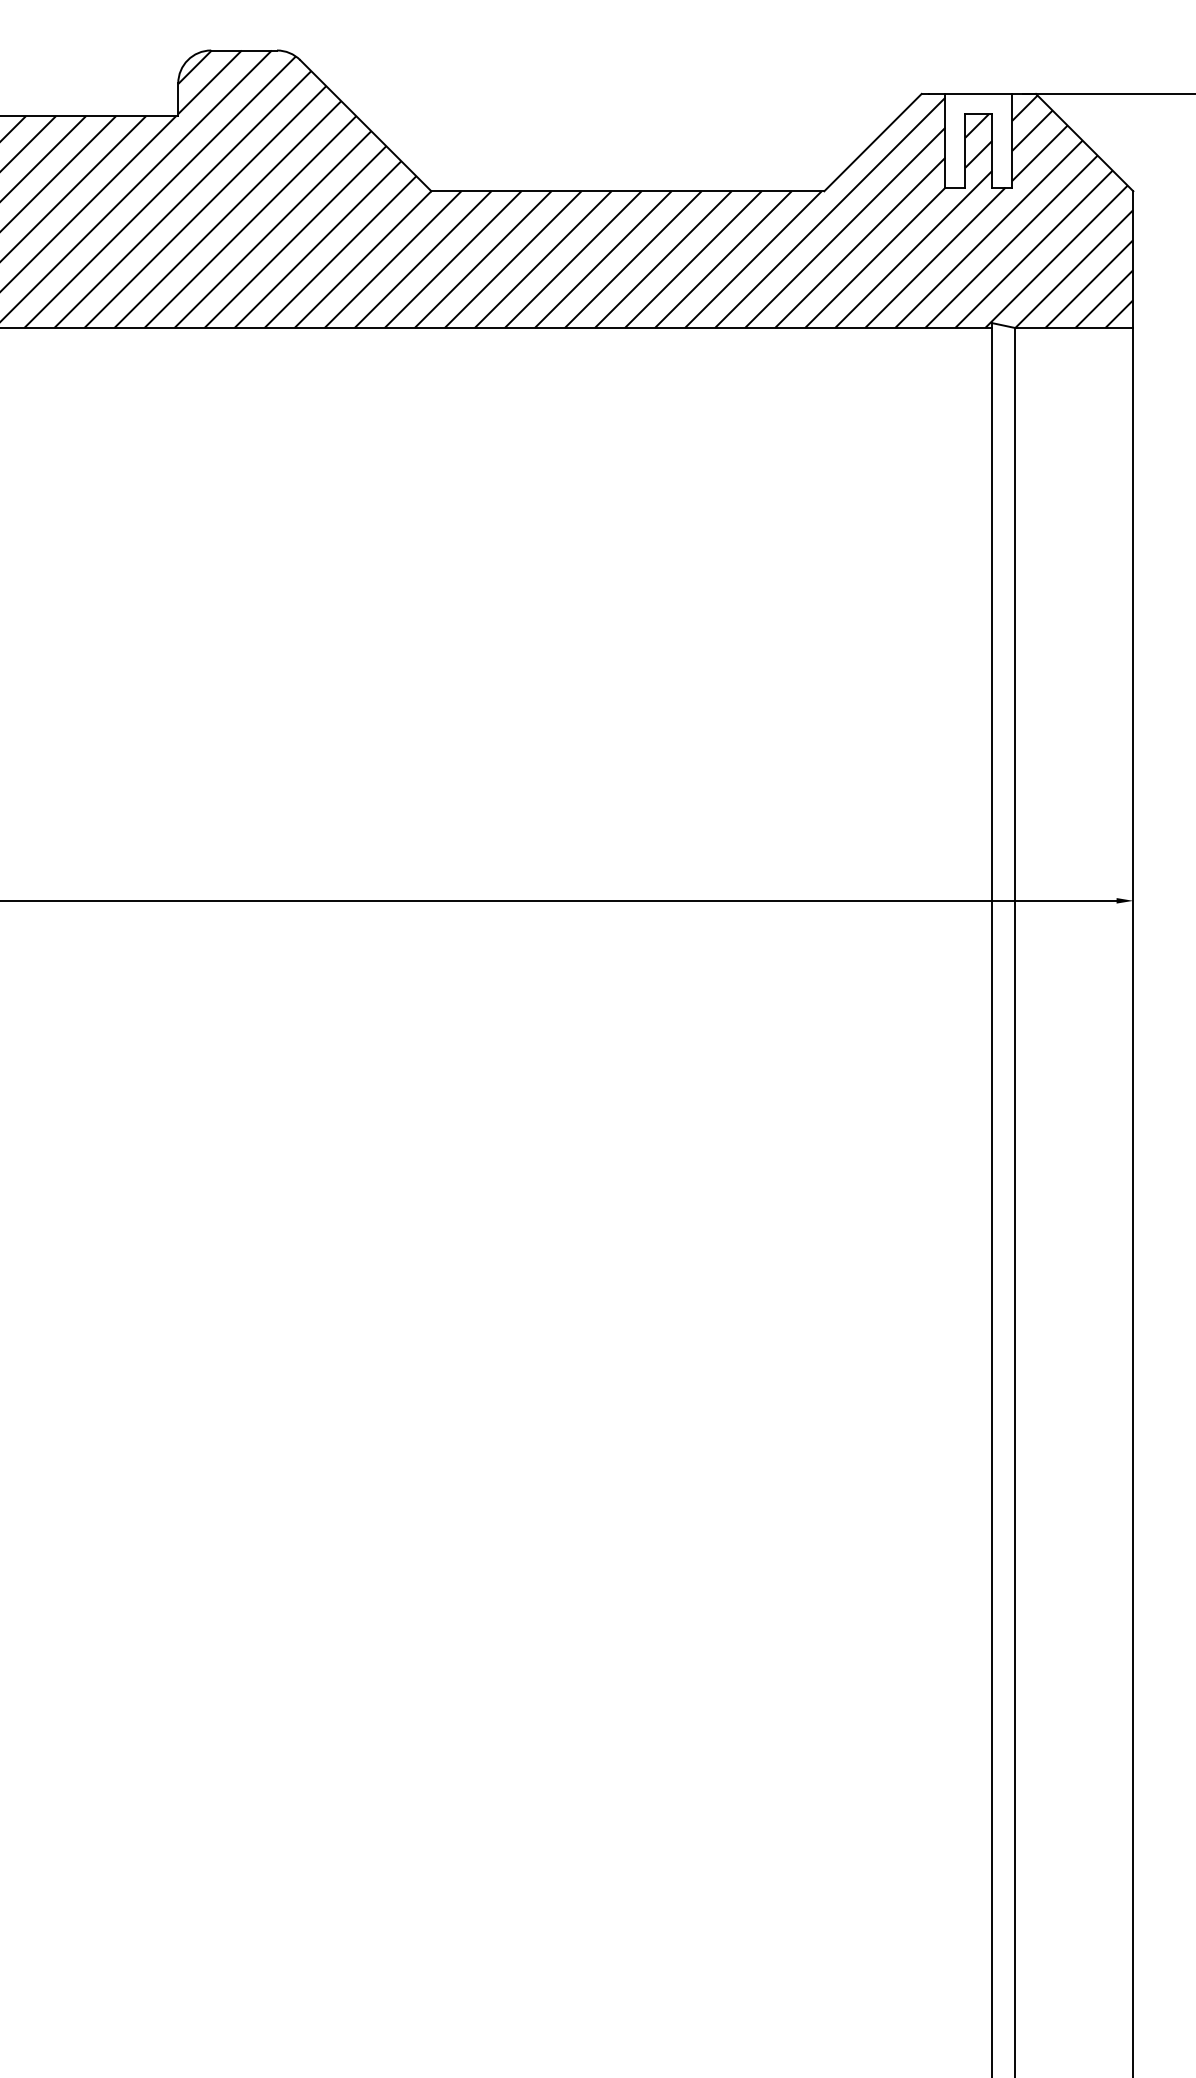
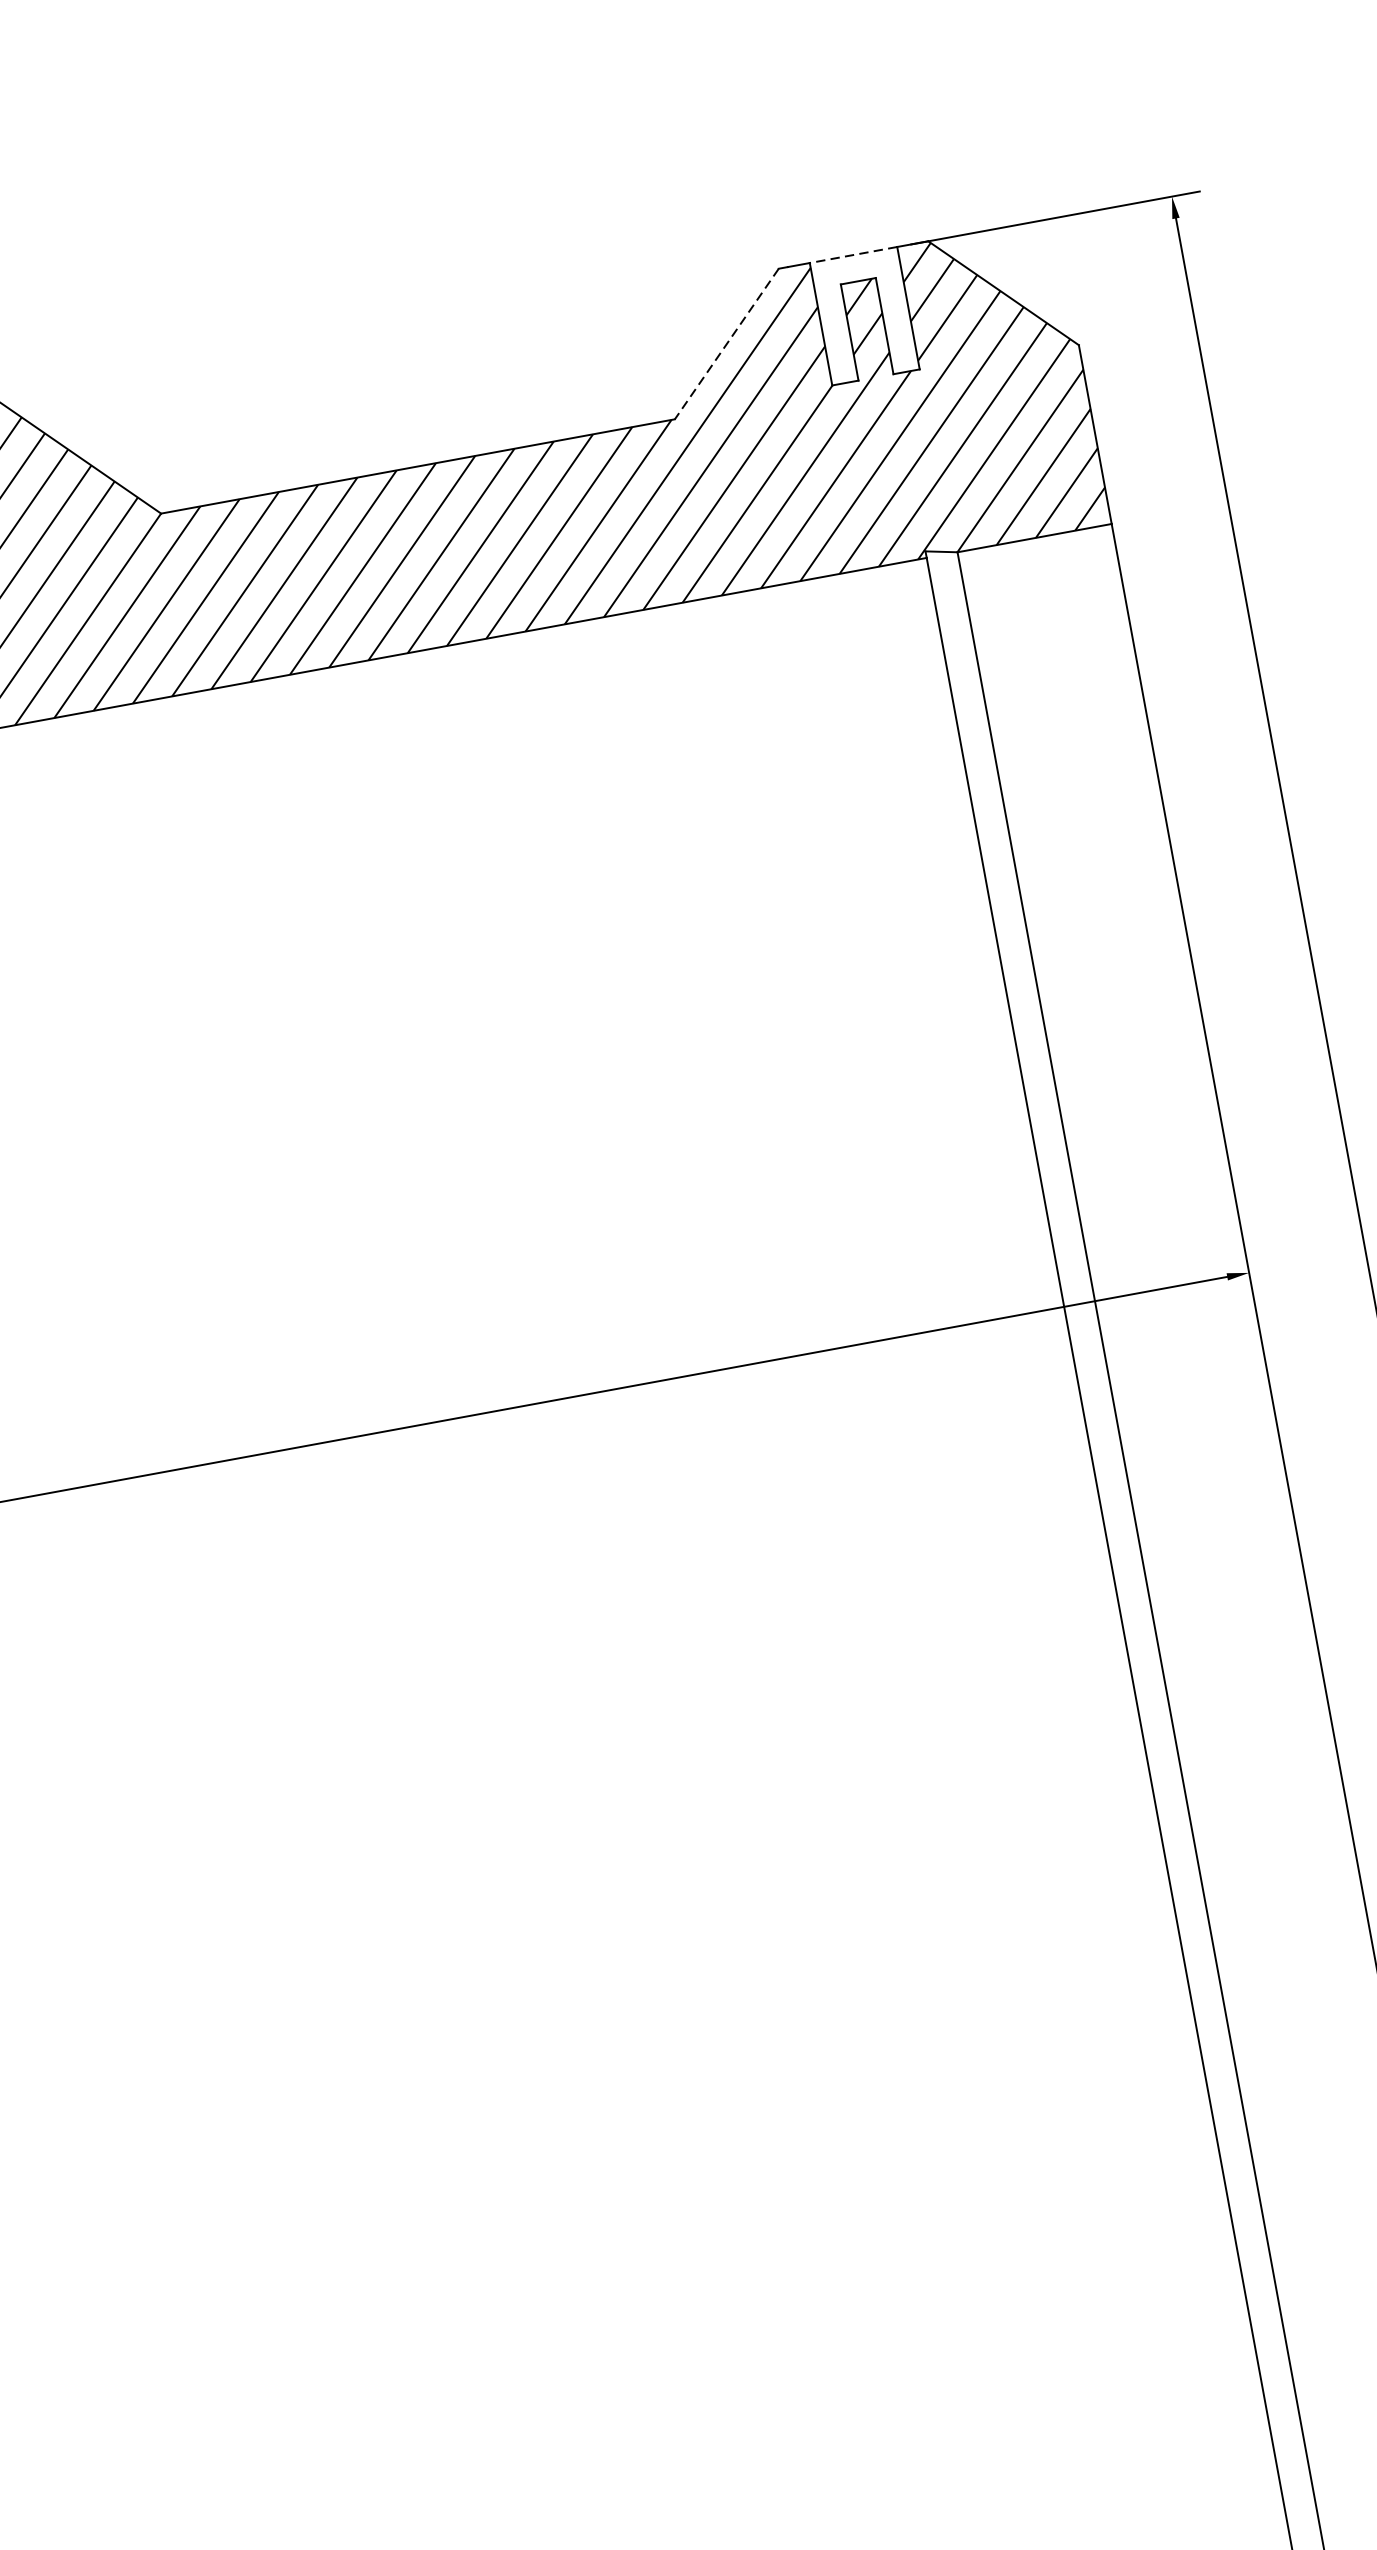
line: (978, 93) -> (852, 254), solid -> dashed
line: (872, 142) -> (726, 343), solid -> dashed

